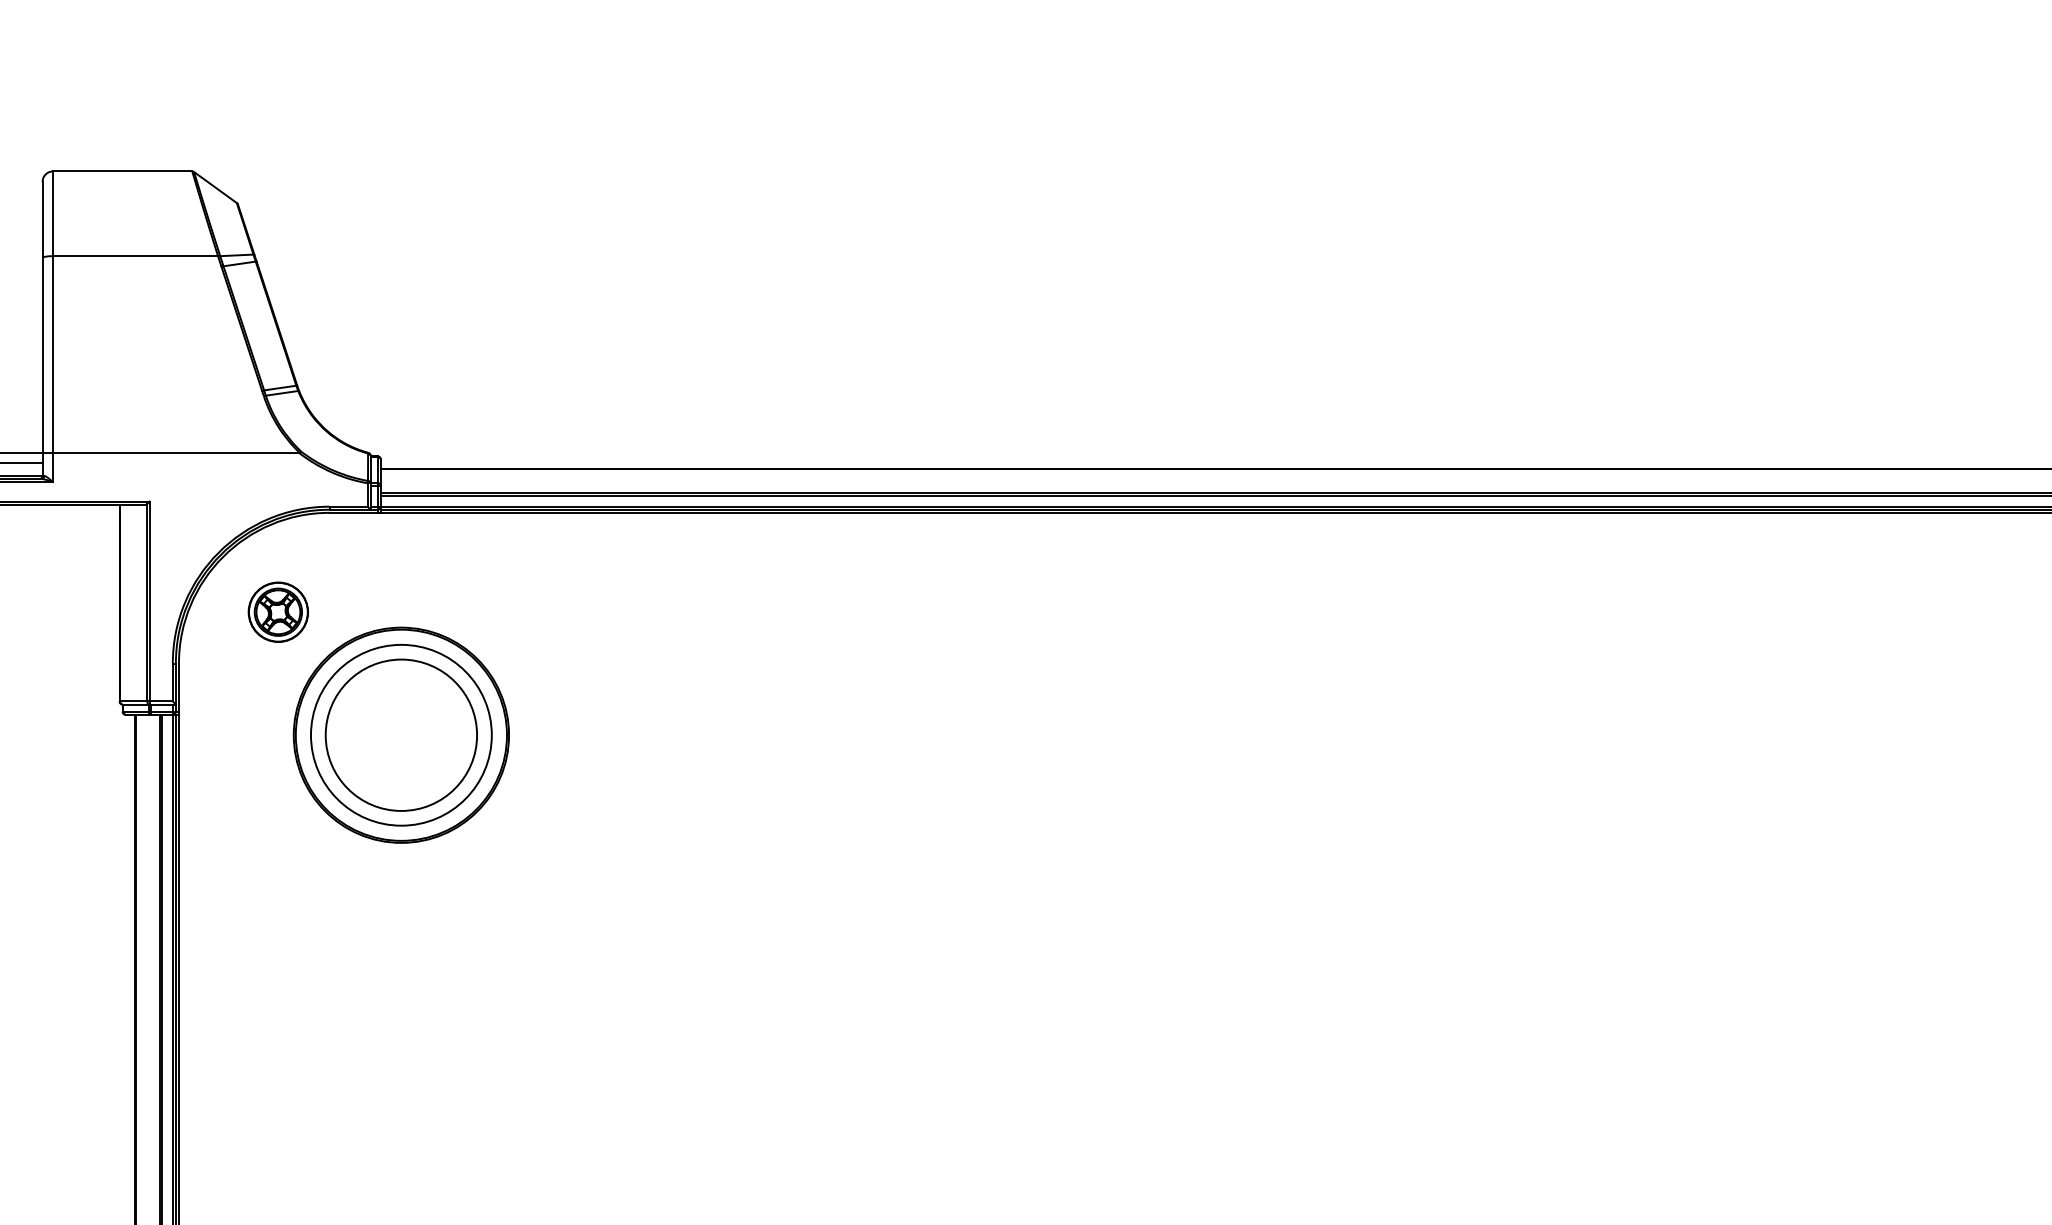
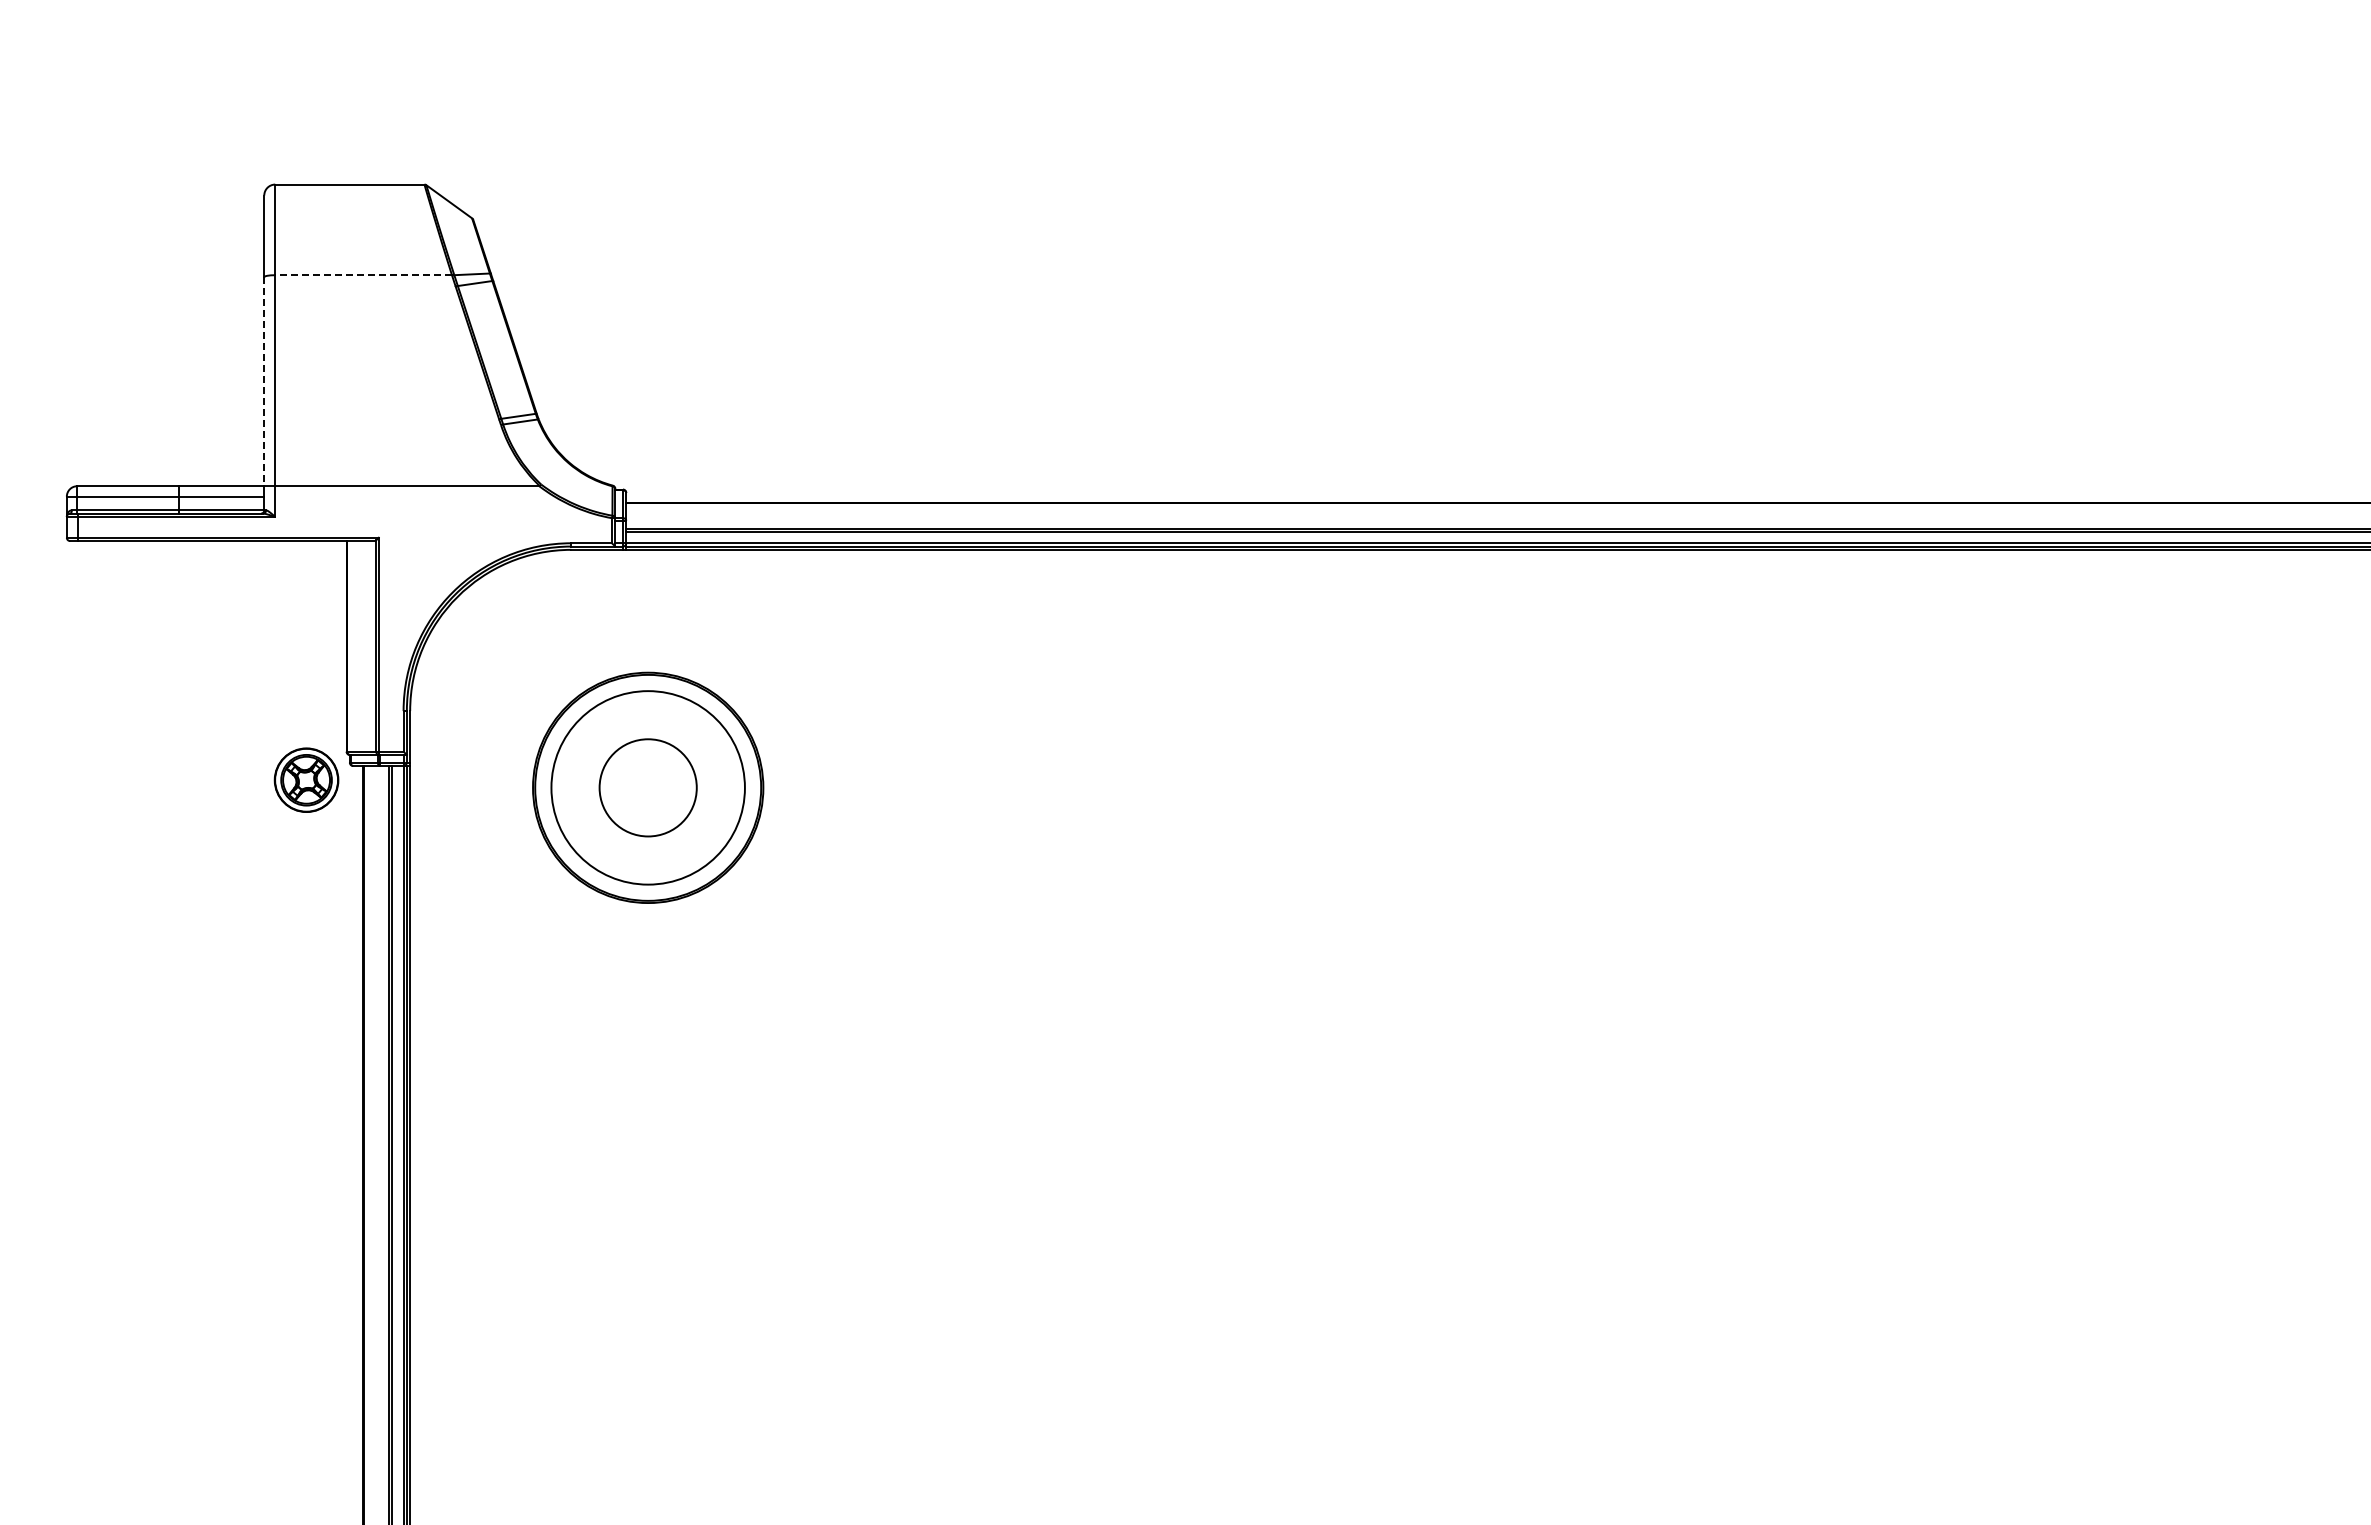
line: (135, 256) -> (363, 275), solid -> dashed
line: (42, 355) -> (264, 381), solid -> dashed
part: (278, 611) -> (306, 779), moved
circle: (401, 734) -> (648, 787), size x0.6

